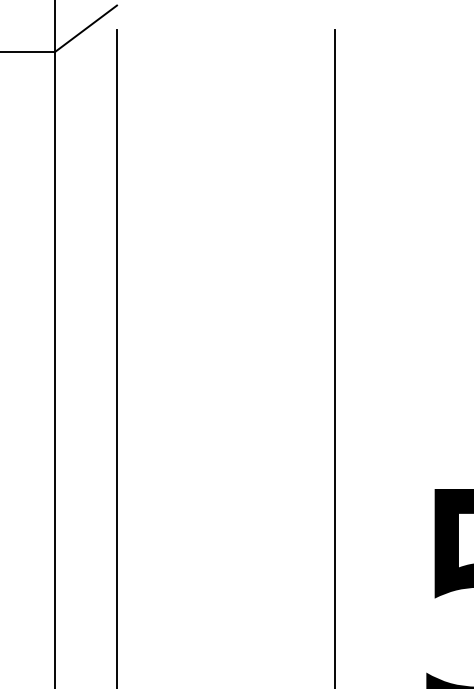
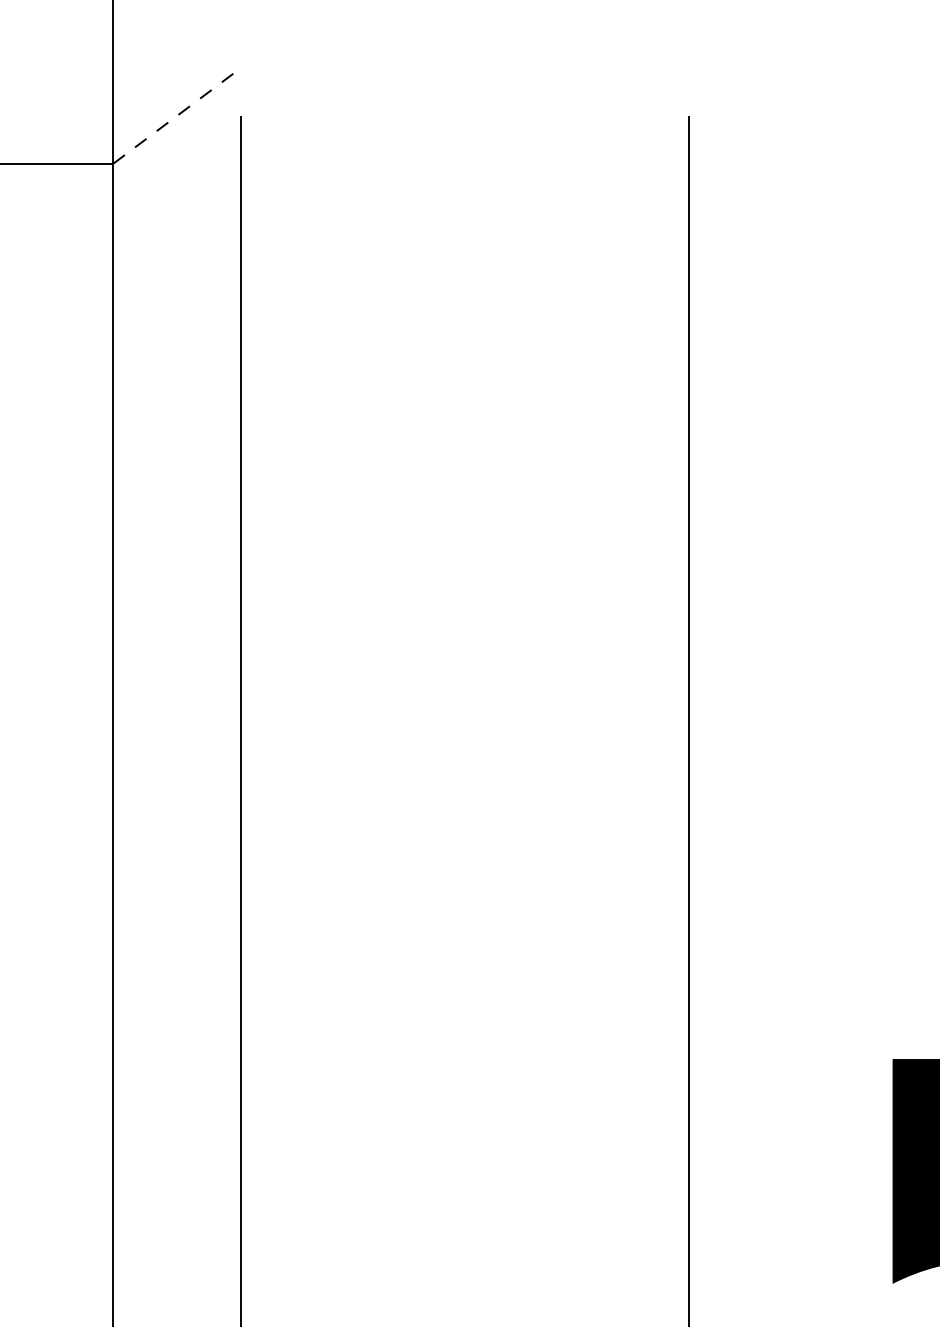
line: (85, 28) -> (176, 114), solid -> dashed

